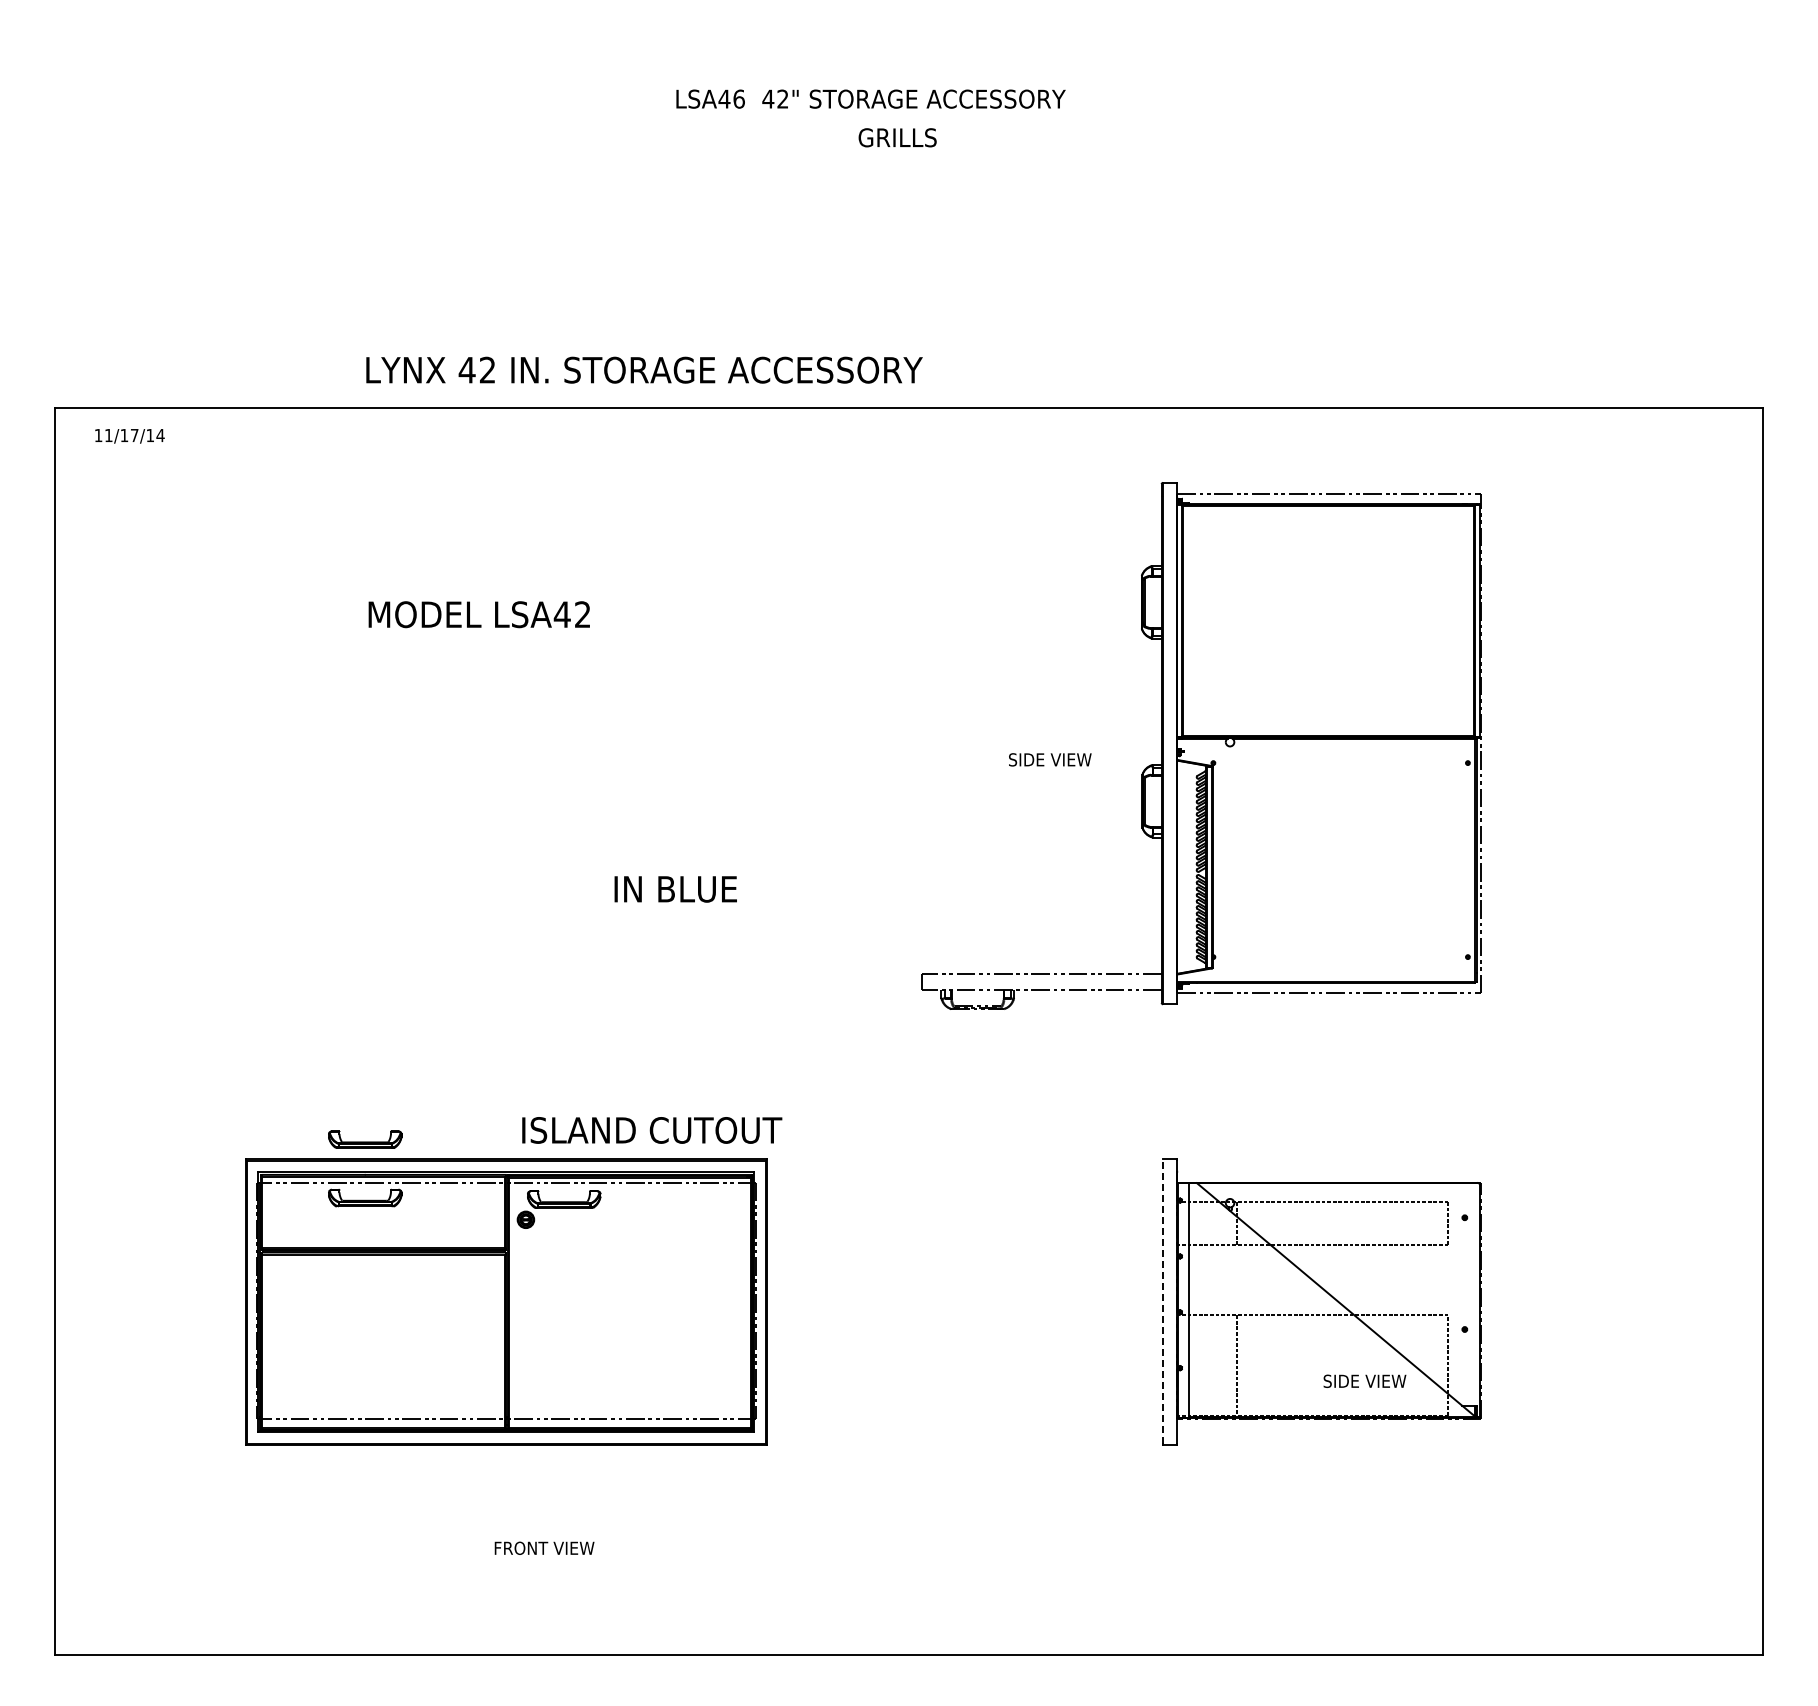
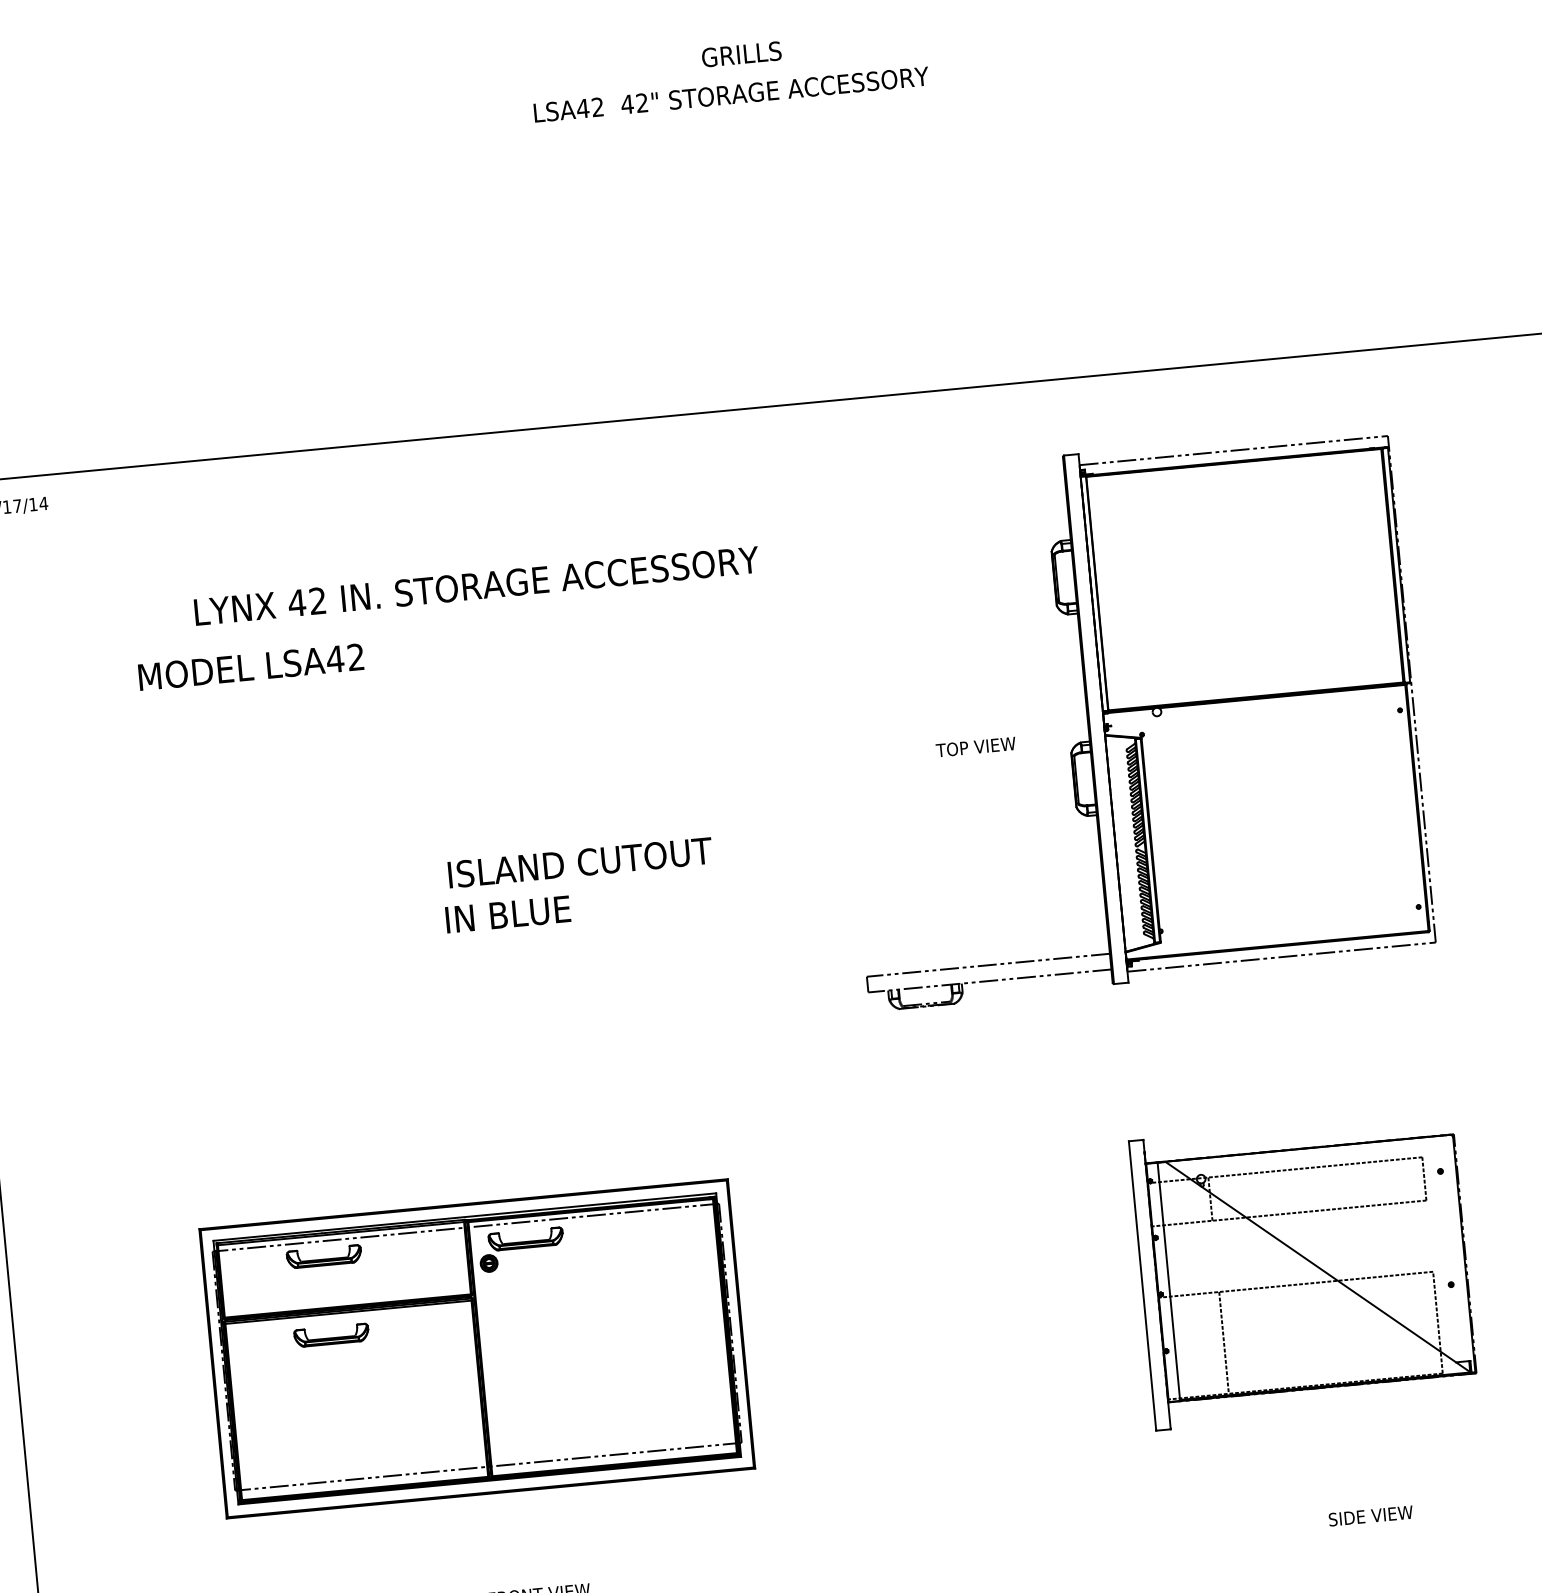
text: (738, 98) -> (597, 106), LSA46 -> LSA42
text: (897, 137) -> (741, 54), moved
text: (644, 369) -> (476, 585), moved
text: (478, 614) -> (250, 667), moved
text: (1050, 759) -> (976, 746), SIDE VIEW -> TOP VIEW
text: (675, 889) -> (507, 914), moved
text: (652, 1130) -> (580, 862), moved
part: (365, 1139) -> (331, 1335), moved
line: (1162, 1301) -> (1142, 1285), dashed -> solid
text: (1364, 1380) -> (1370, 1515), moved

